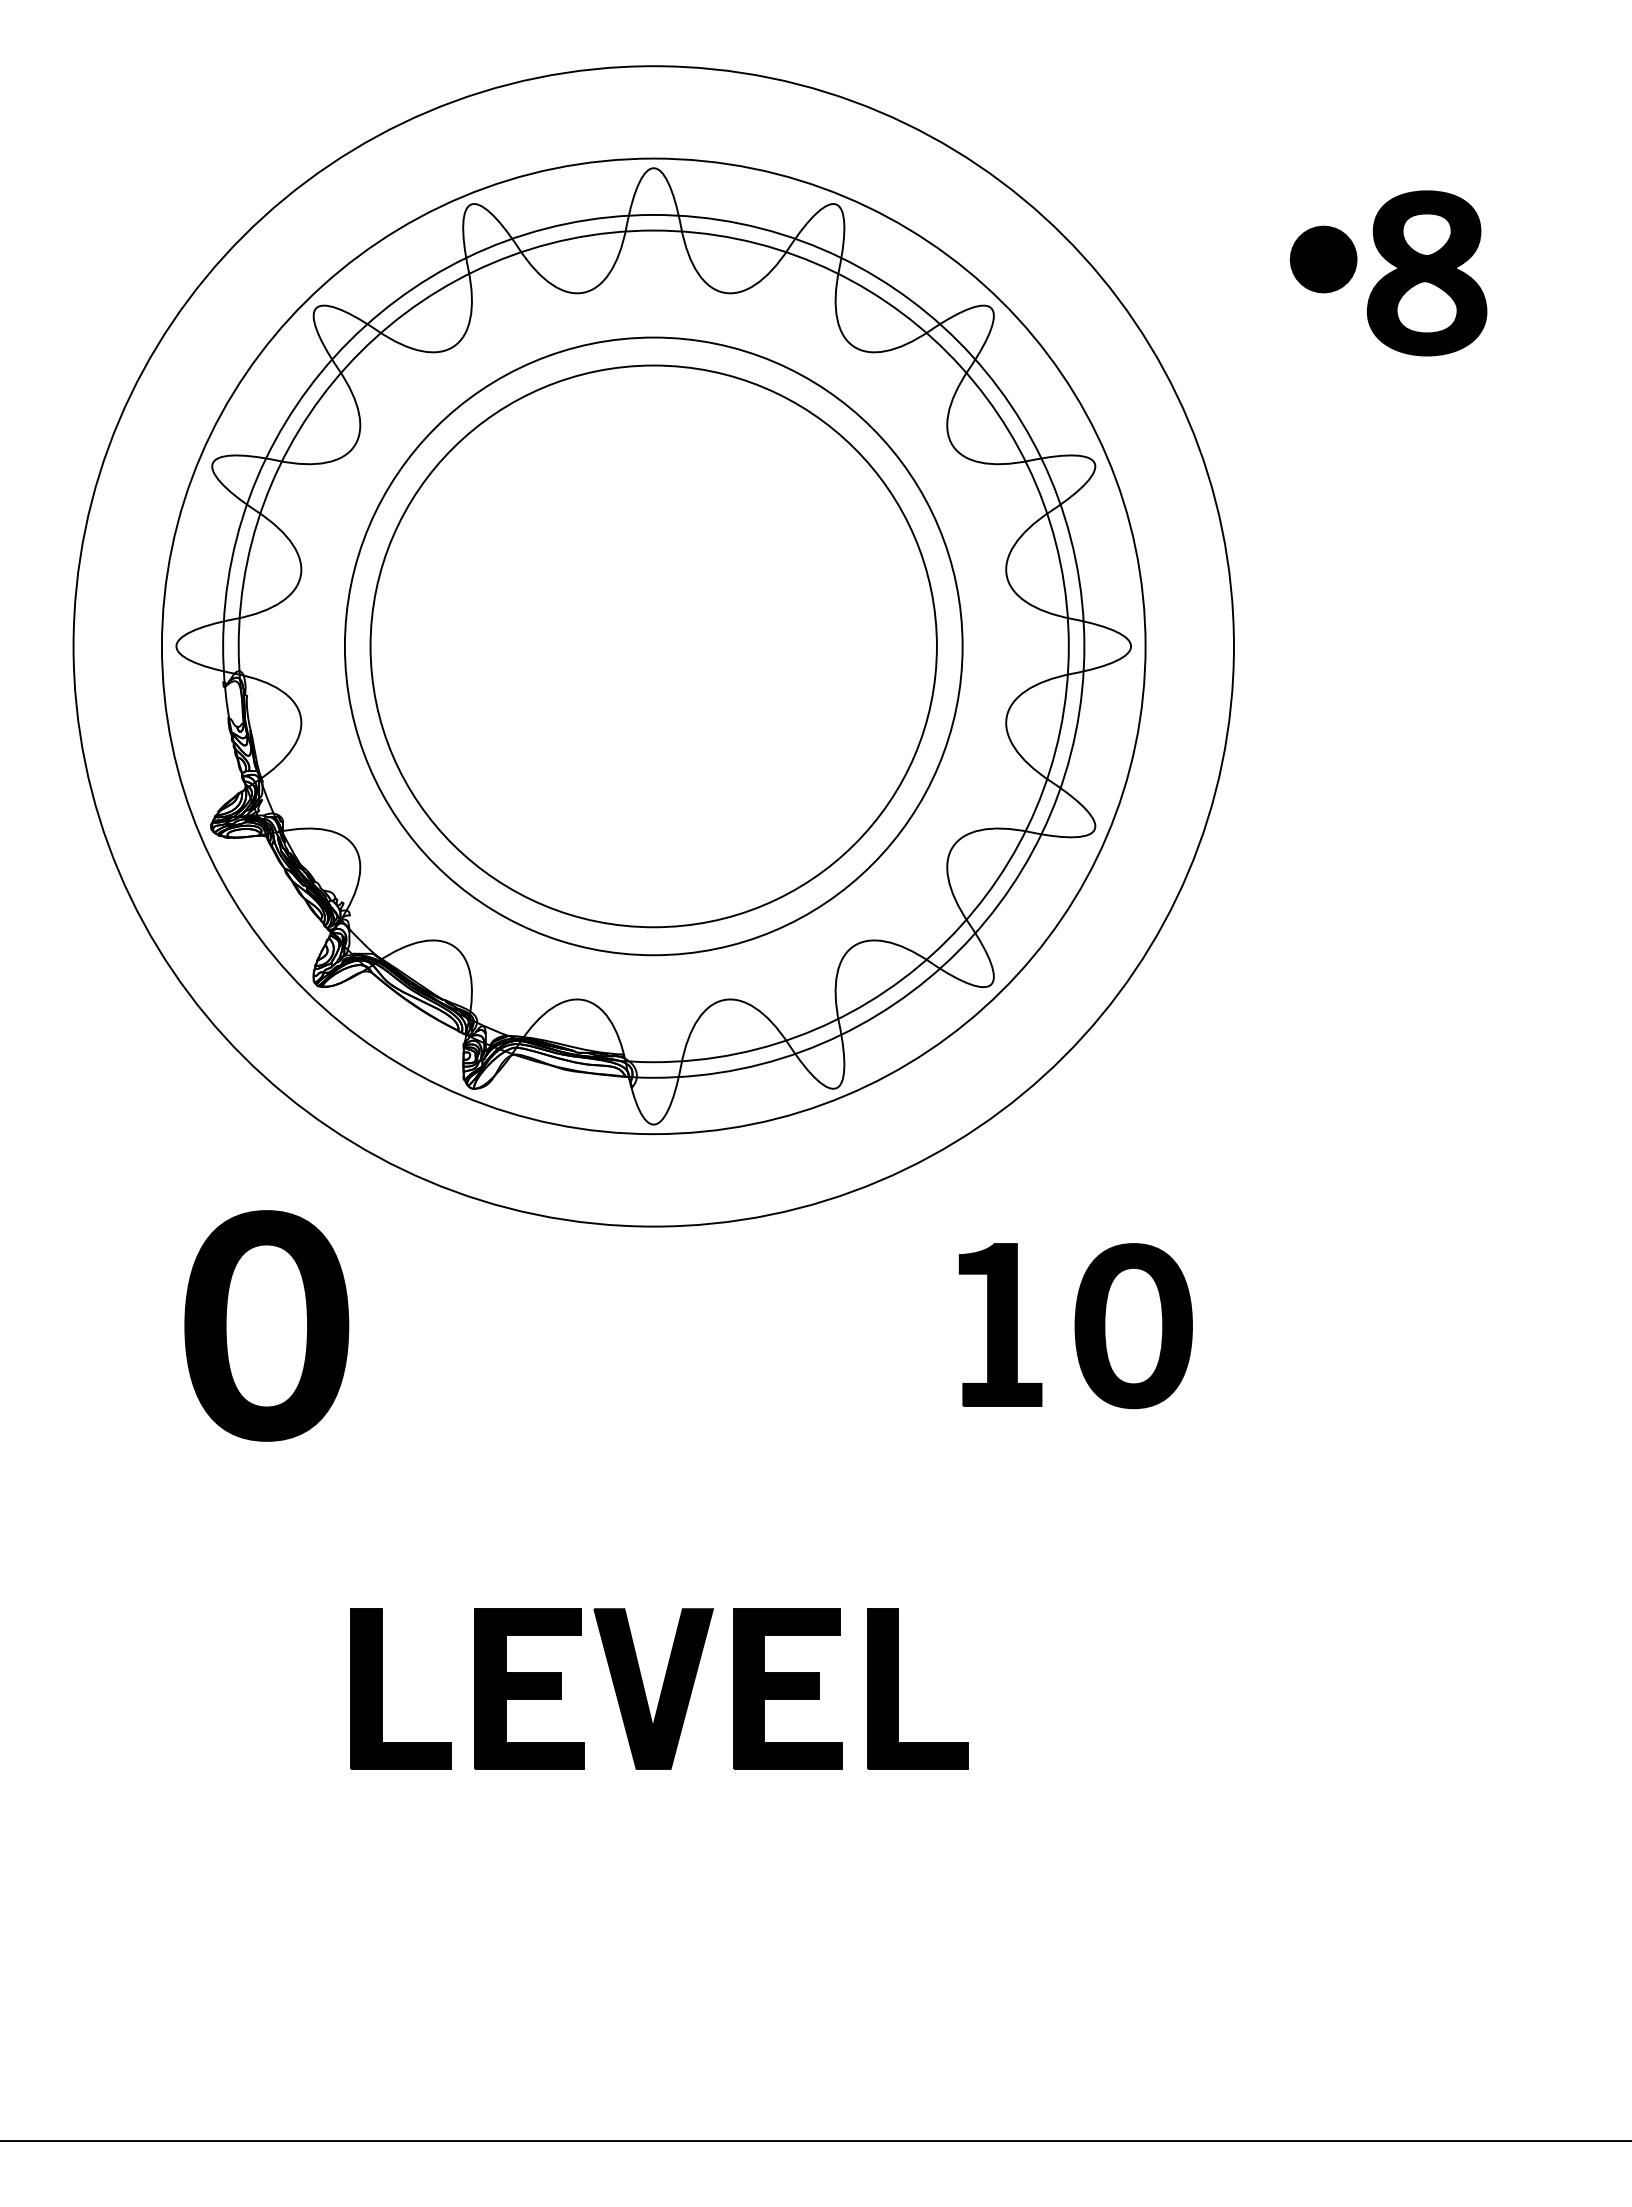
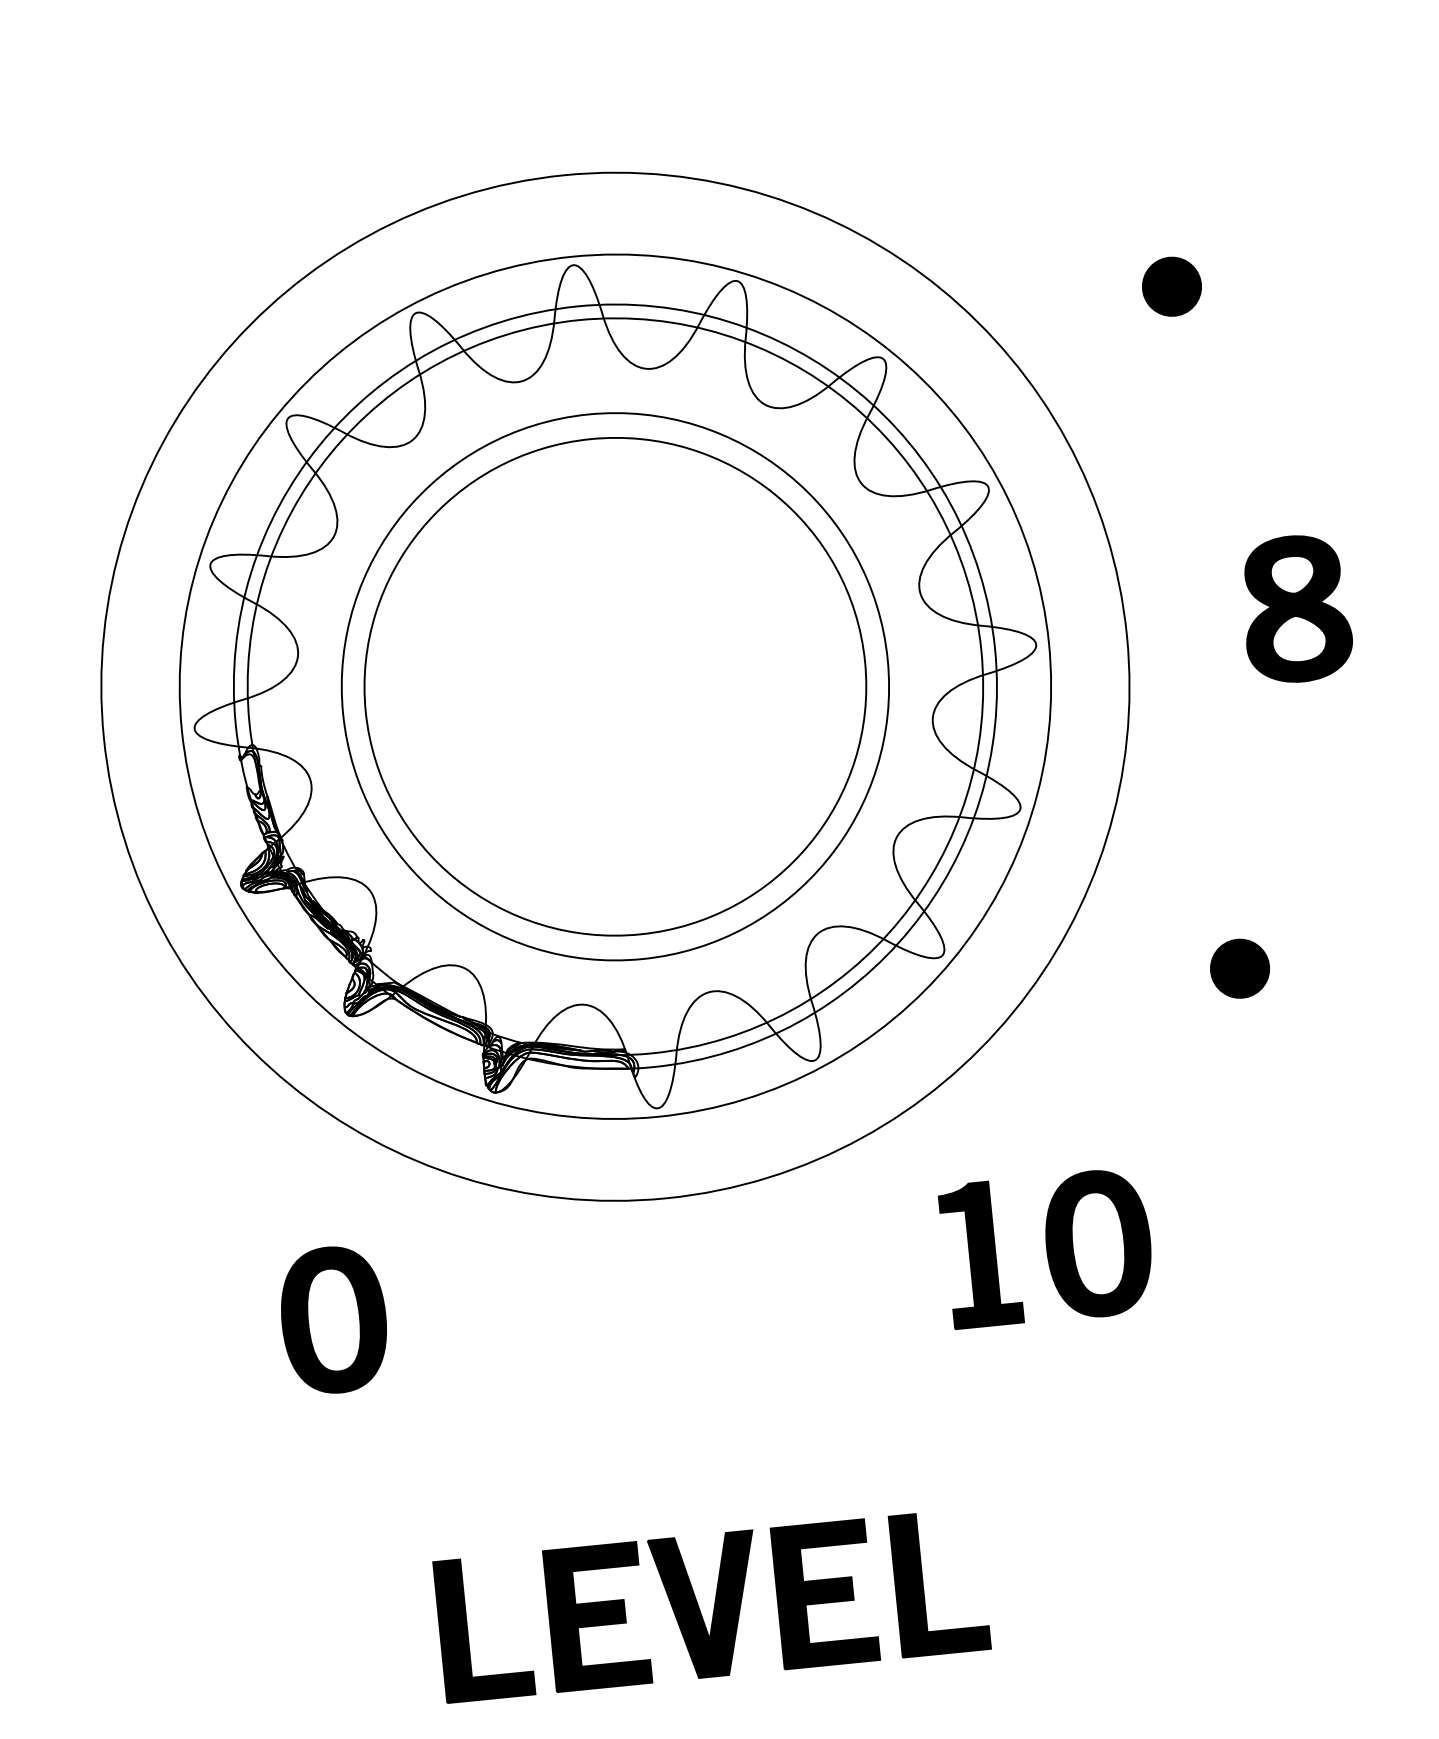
part: (1426, 273) -> (1295, 609), moved
part: (1323, 1032) -> (1239, 968), added
part: (266, 1326) -> (333, 1320), size x0.71

